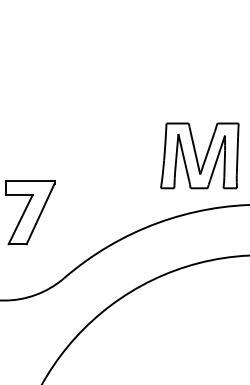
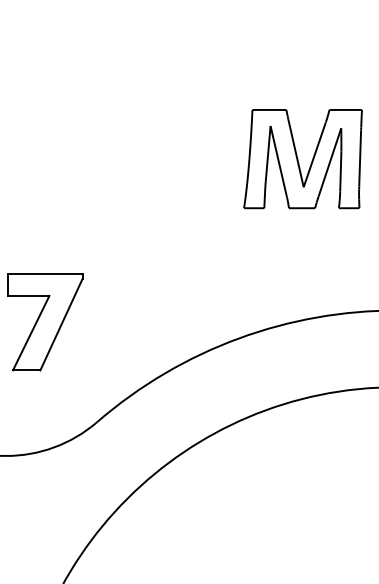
part: (199, 155) -> (302, 158), moved

